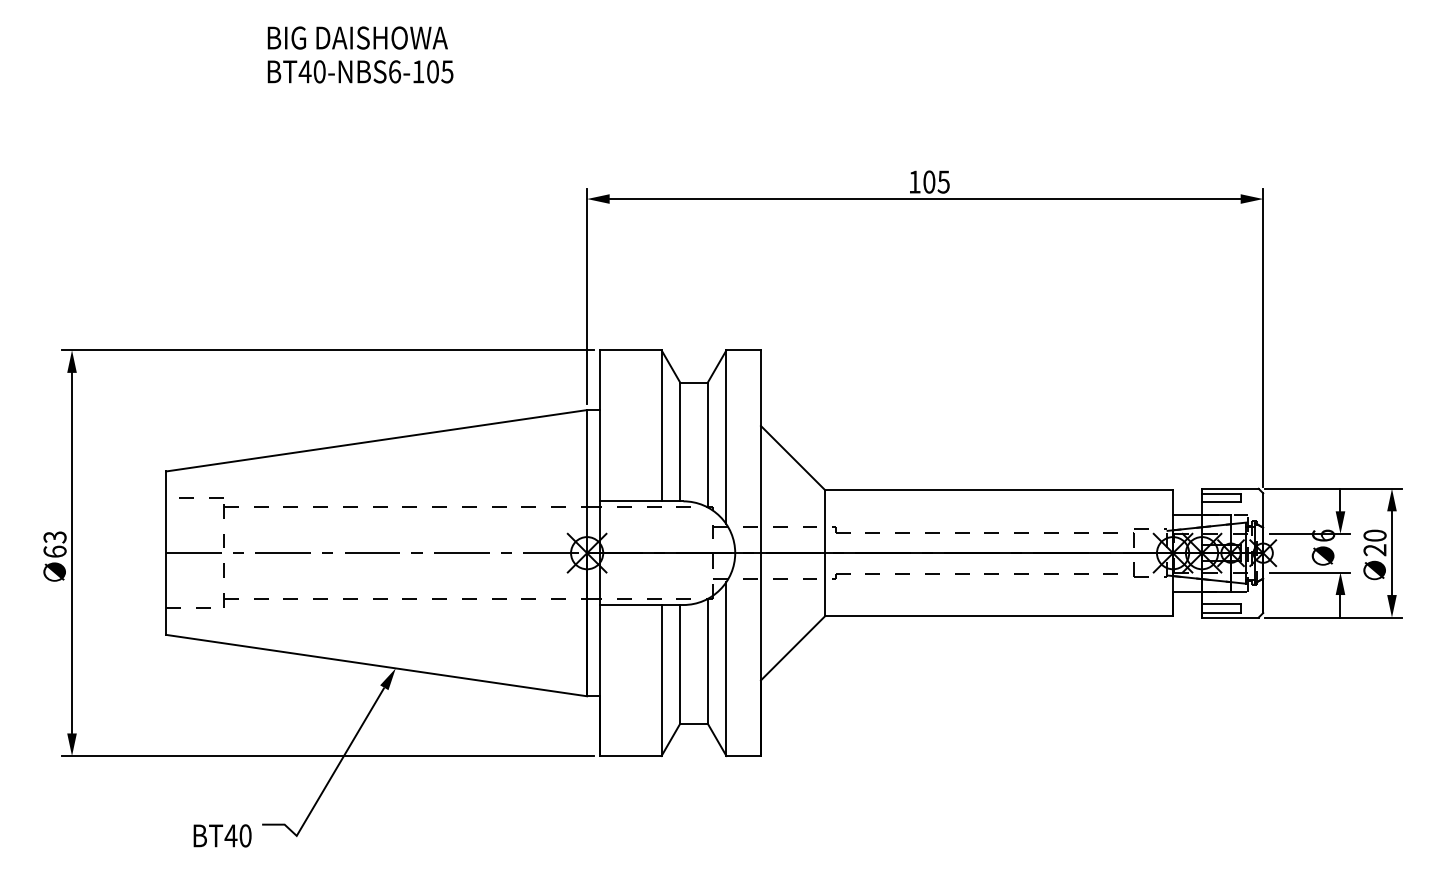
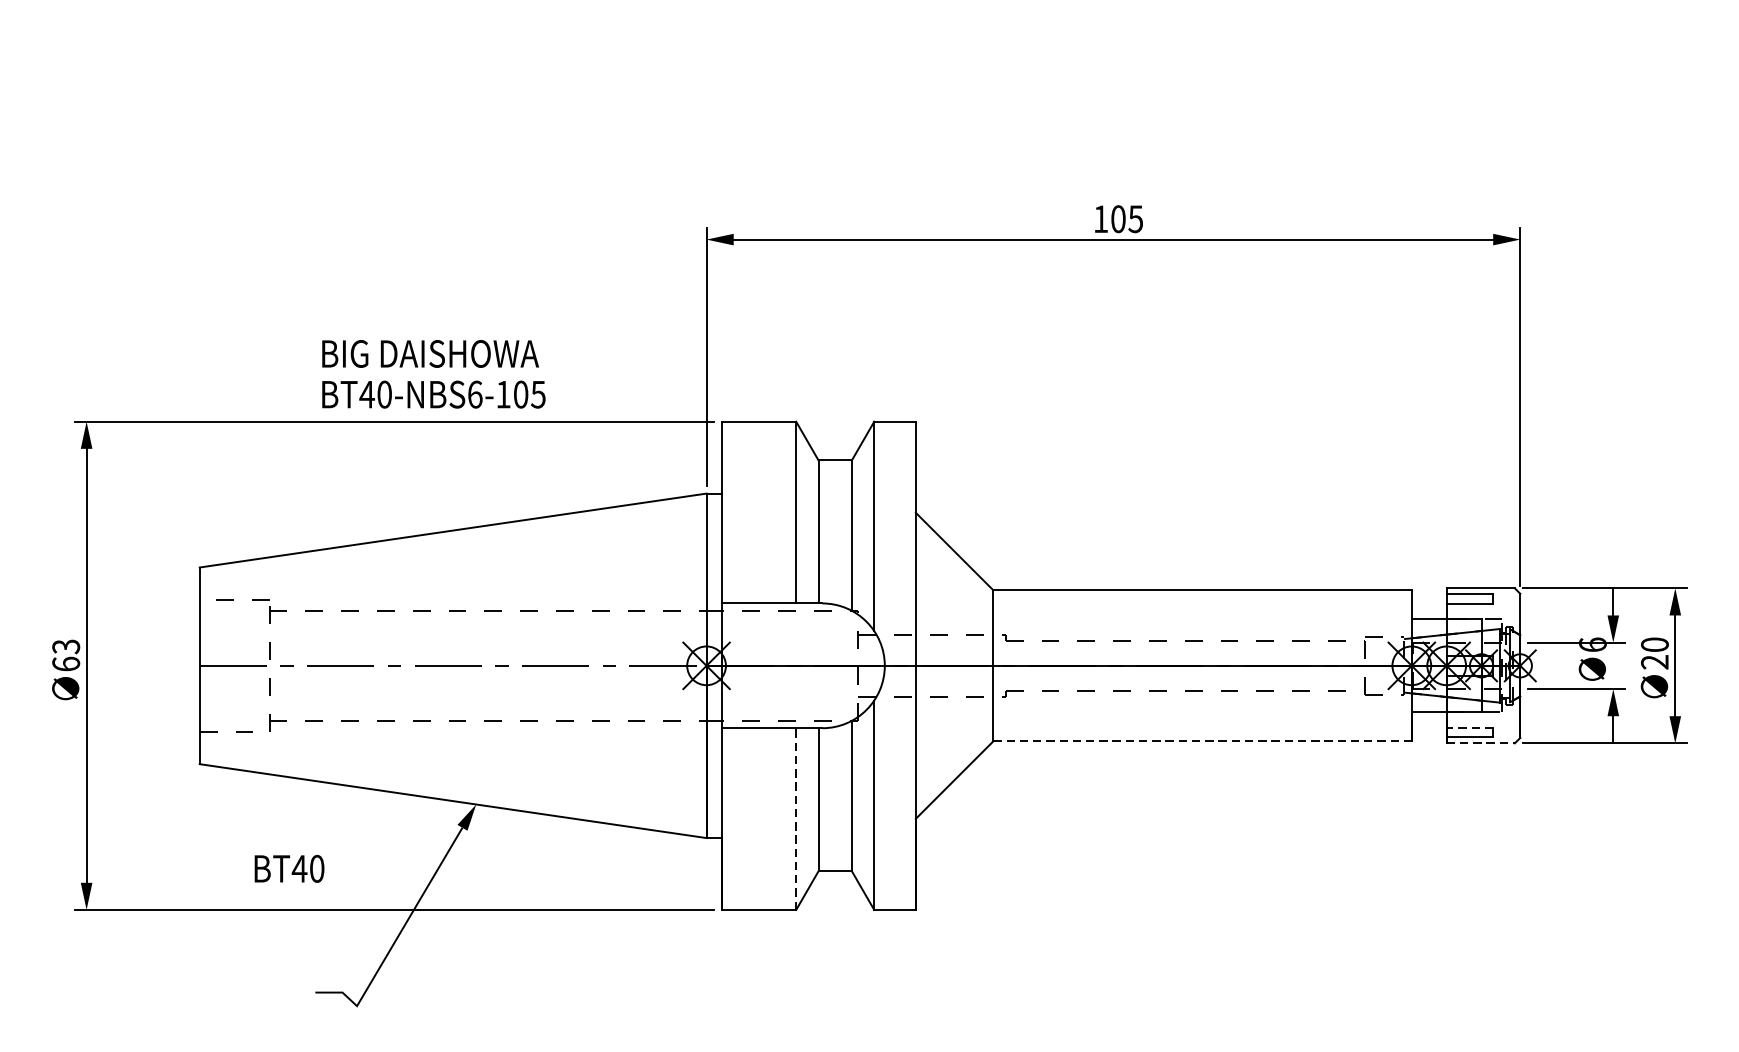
text: (360, 54) -> (433, 373), moved
line: (1220, 604) -> (1468, 727), solid -> dashed
line: (999, 615) -> (1202, 740), solid -> dashed
line: (1230, 617) -> (1480, 743), solid -> dashed
line: (661, 680) -> (796, 819), solid -> dashed
text: (222, 835) -> (289, 868), moved

